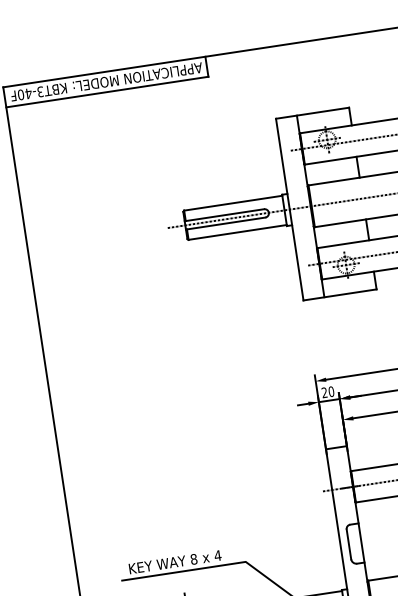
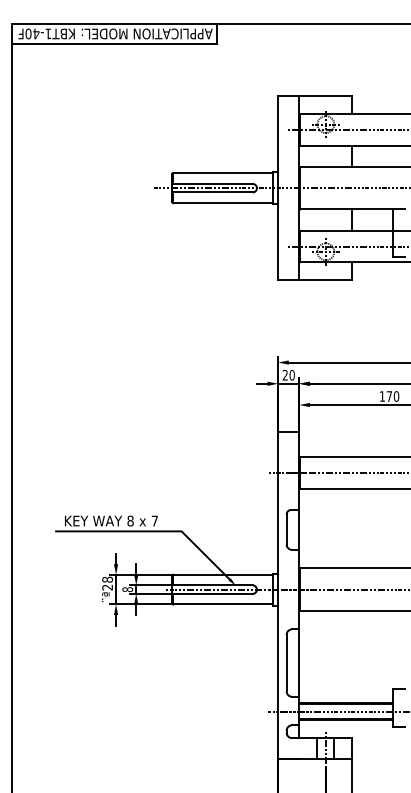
text: (40, 91) -> (48, 33), KBT3-40F -> KBT1-40F
text: (217, 555) -> (154, 520), 4 -> 7

